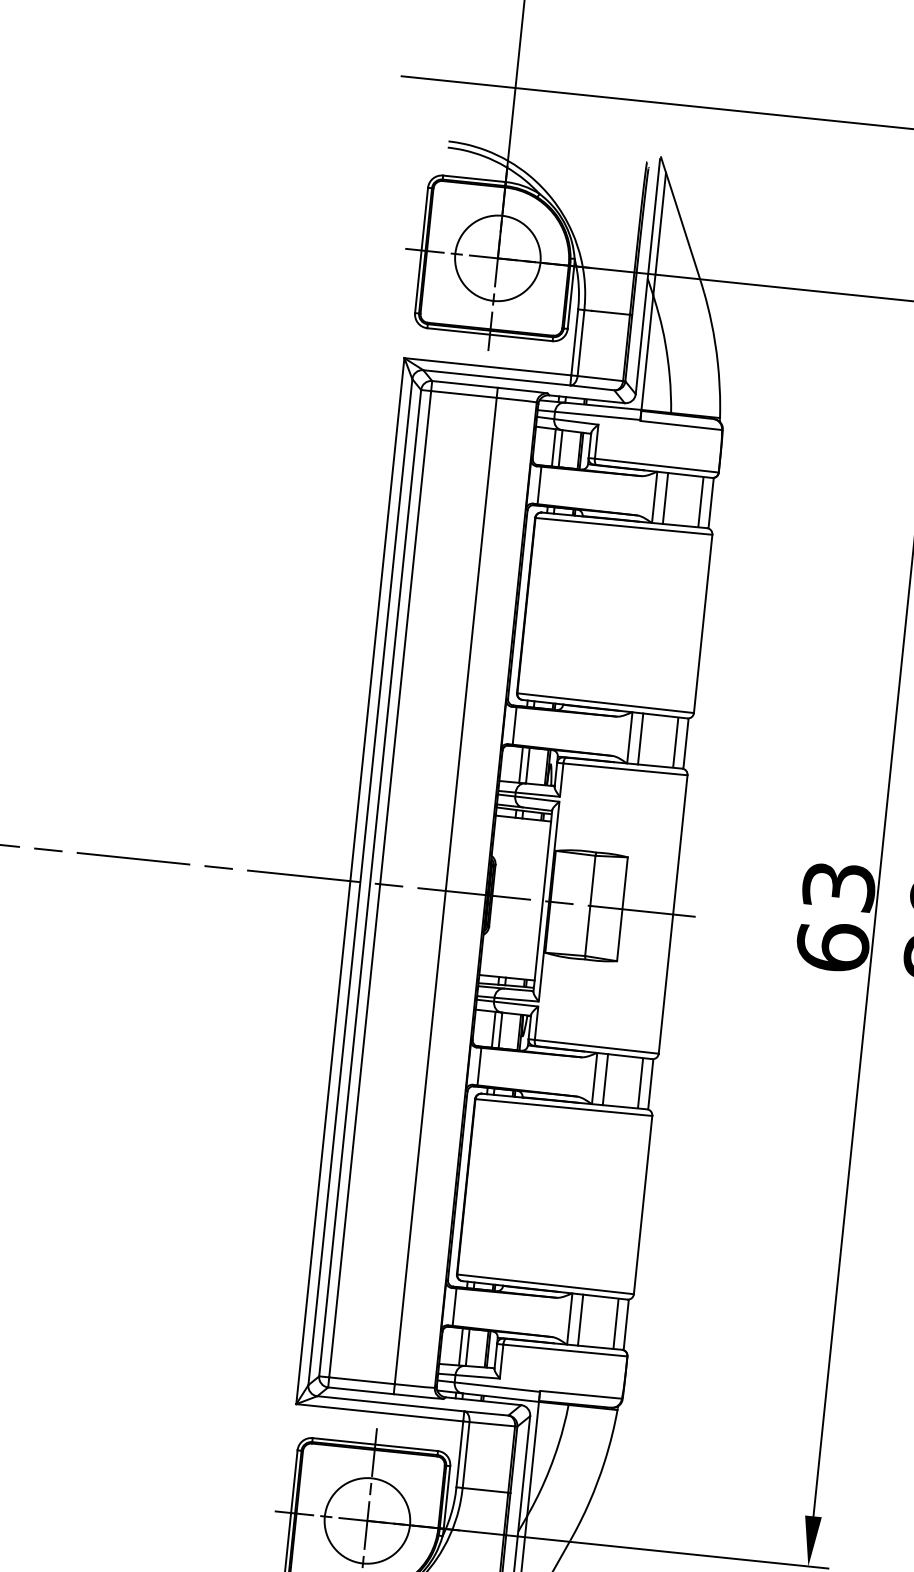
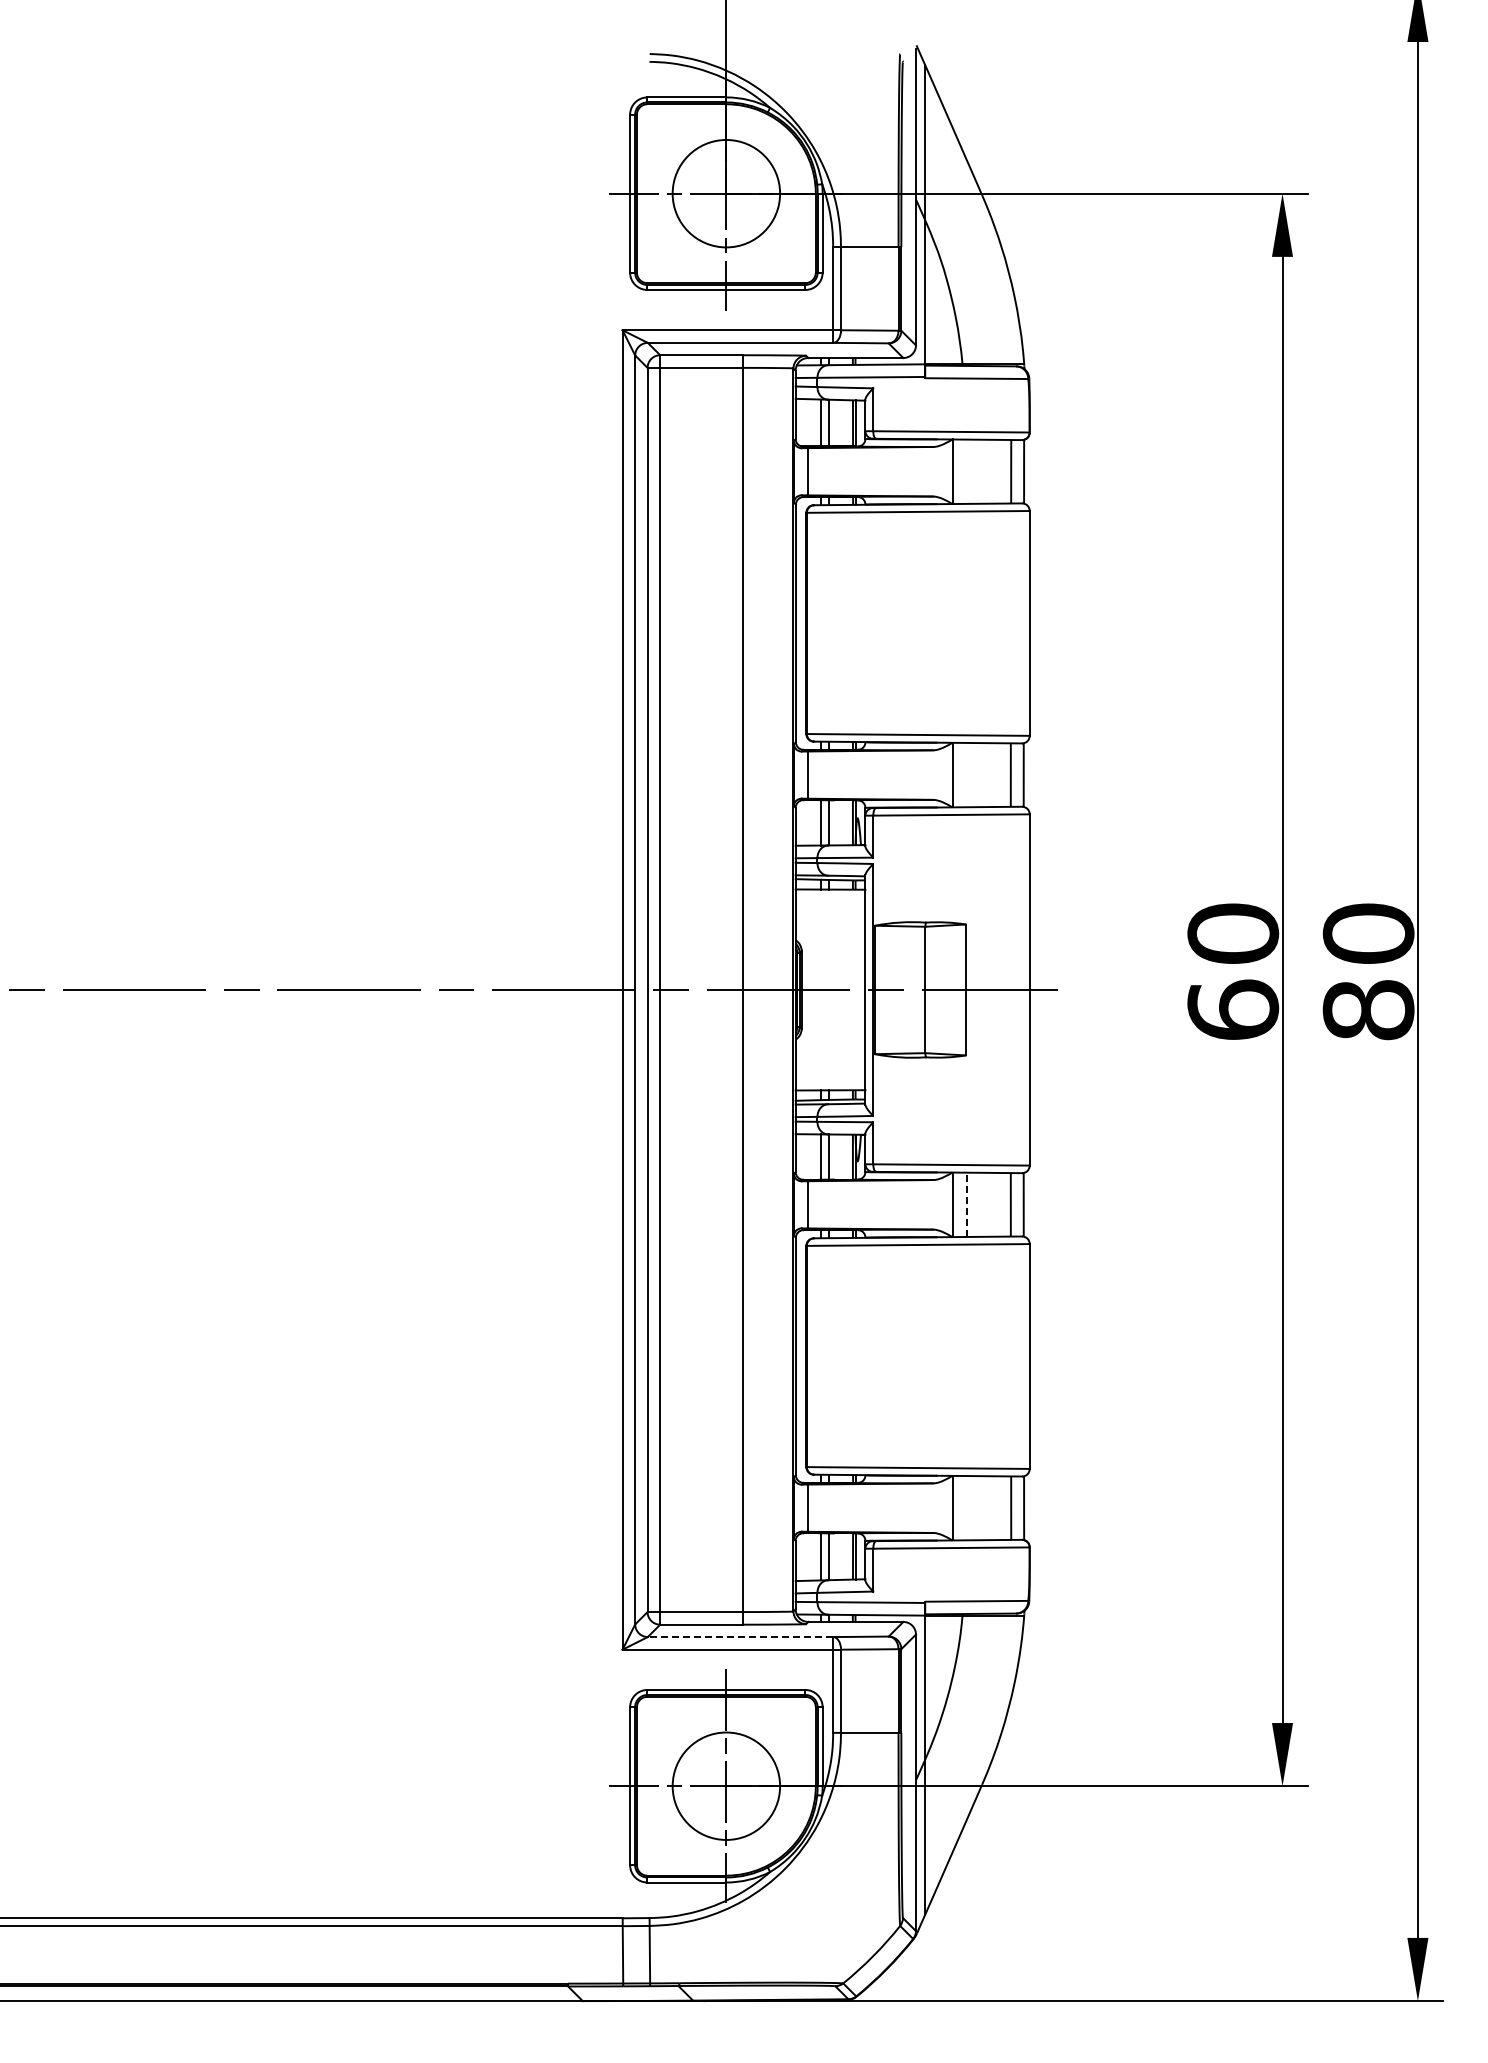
line: (665, 498) -> (966, 471), removed
line: (640, 738) -> (966, 774), removed
text: (839, 886) -> (1233, 933), 63 -> 60
line: (605, 1079) -> (966, 1204), solid -> dashed
line: (580, 1320) -> (966, 1508), removed
line: (390, 1404) -> (740, 1637), solid -> dashed

